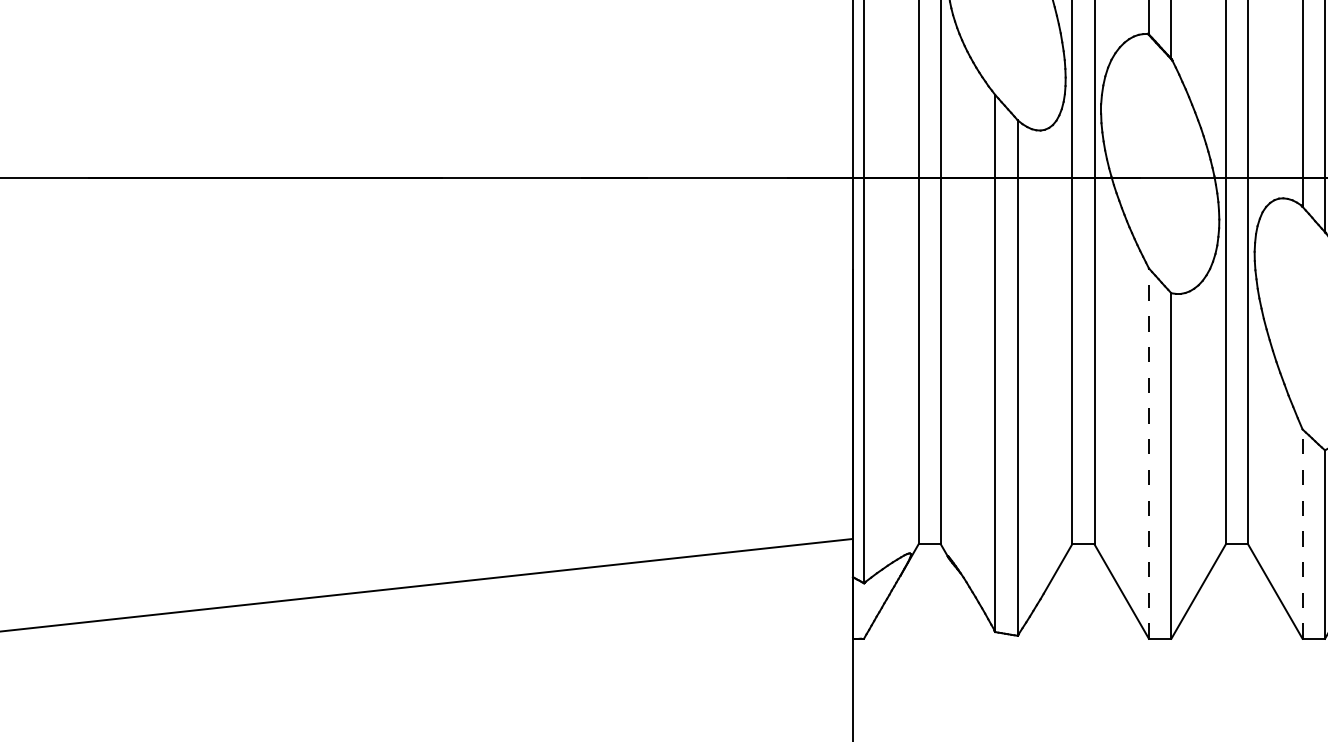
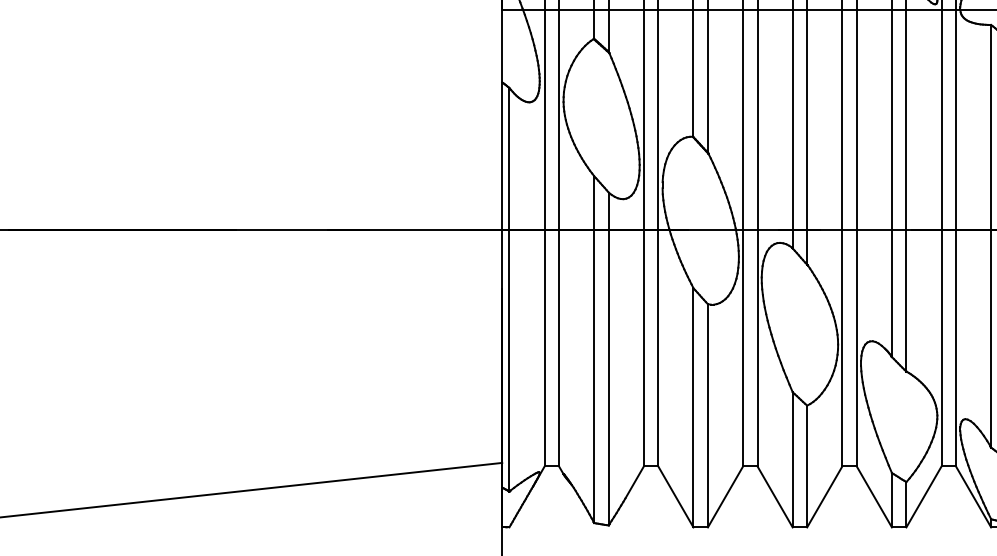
line: (1149, 453) -> (693, 407), dashed -> solid
line: (1302, 533) -> (792, 459), dashed -> solid

